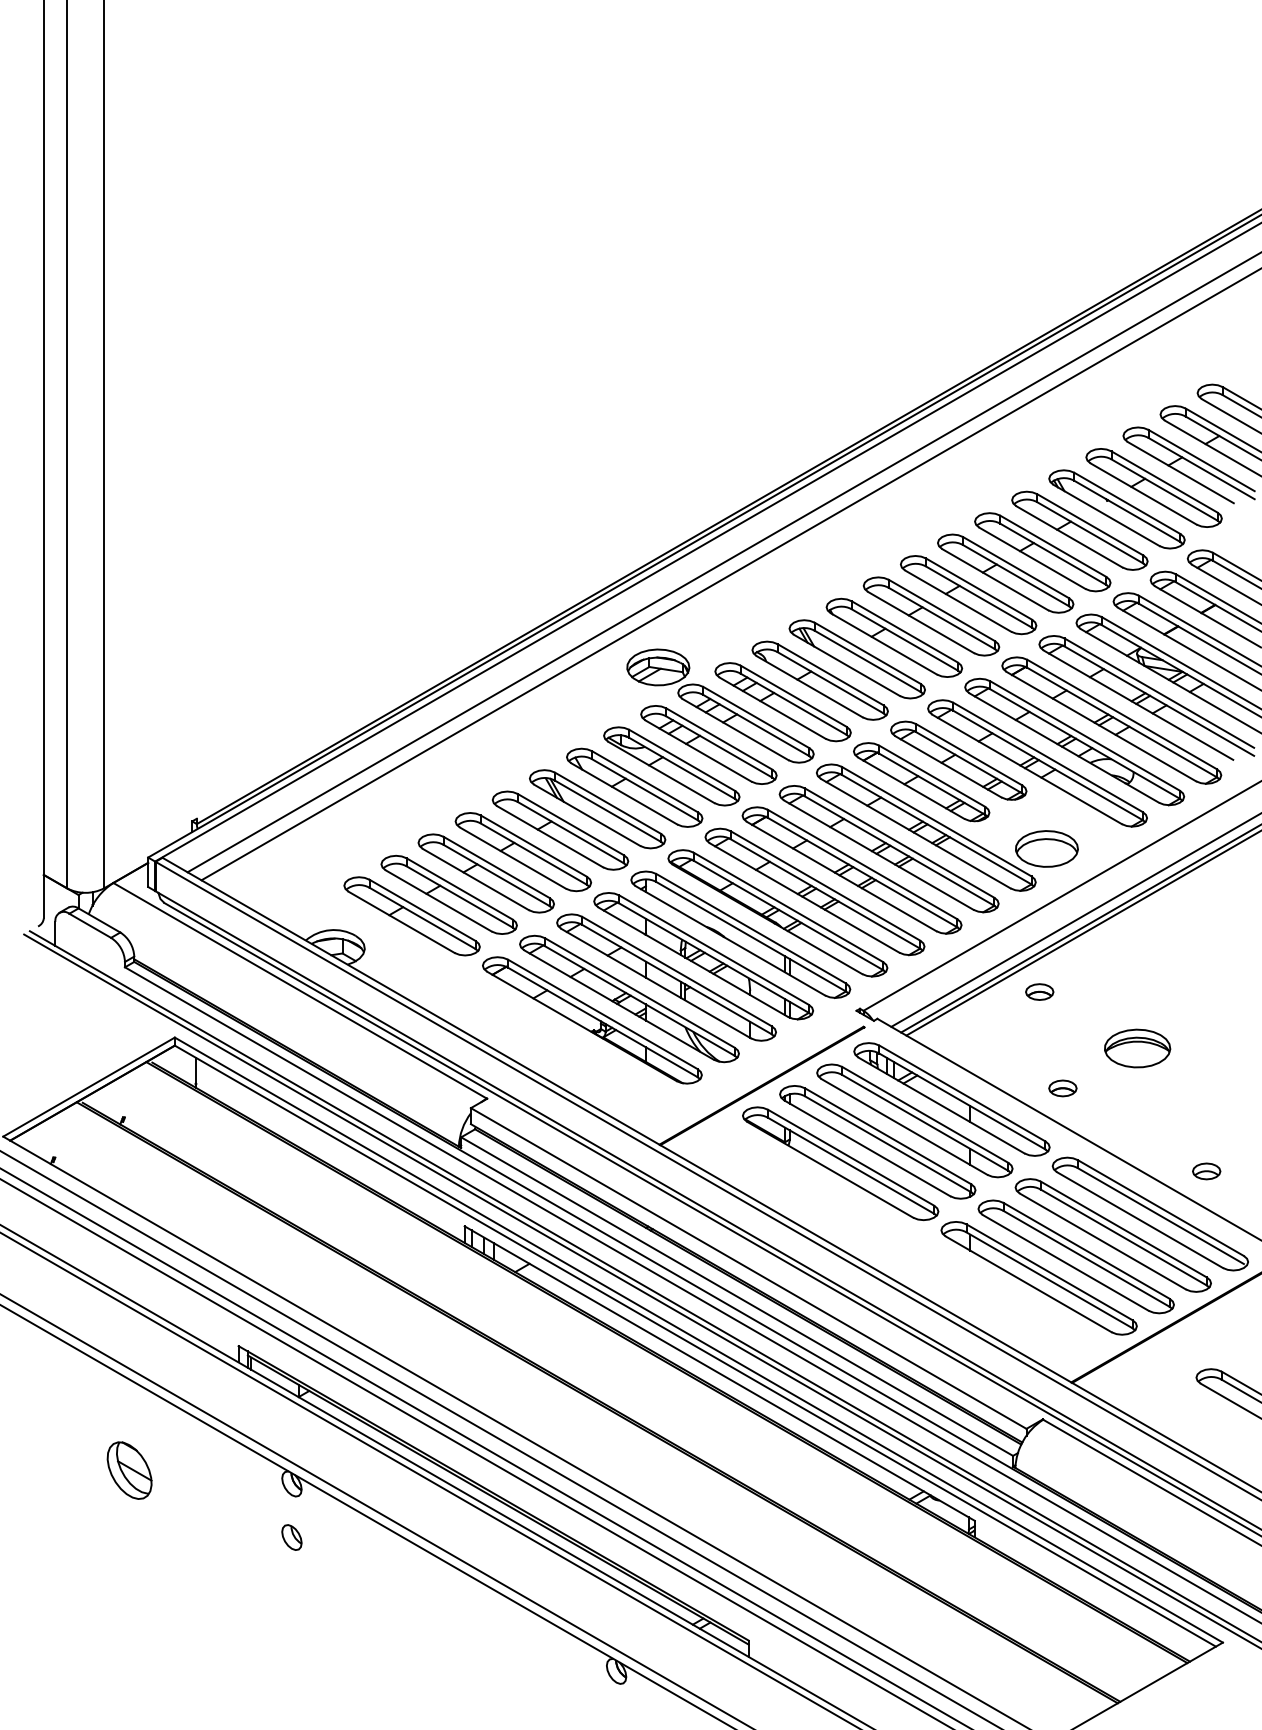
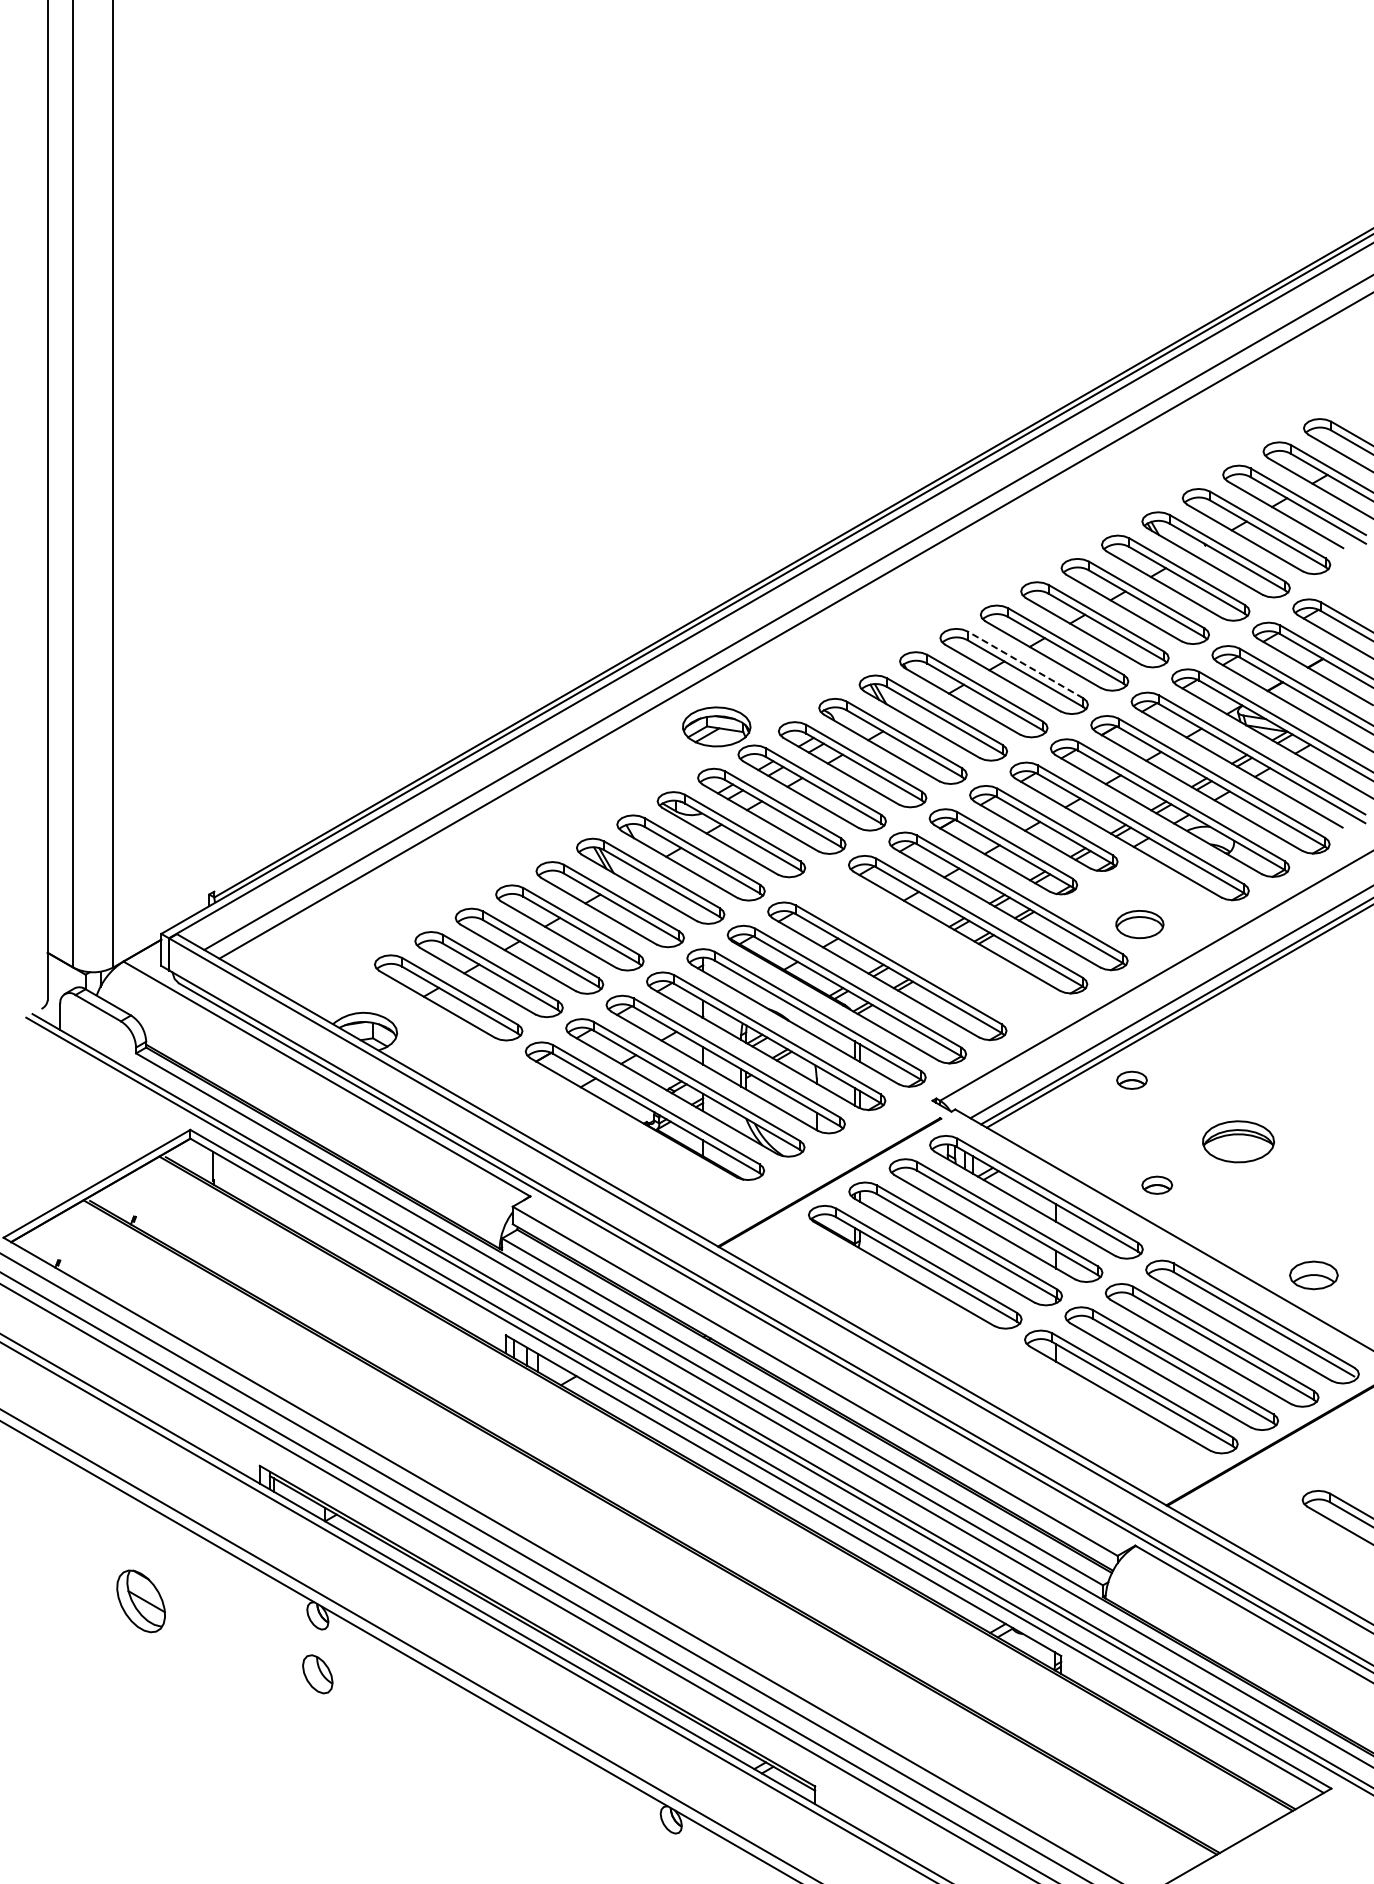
line: (941, 610) -> (1025, 664), solid -> dashed
part: (1046, 848) -> (1139, 924), size x0.7
part: (851, 870) -> (927, 947), removed
part: (1206, 1171) -> (1313, 1275), size x1.6
part: (291, 1536) -> (317, 1673), size x1.4

